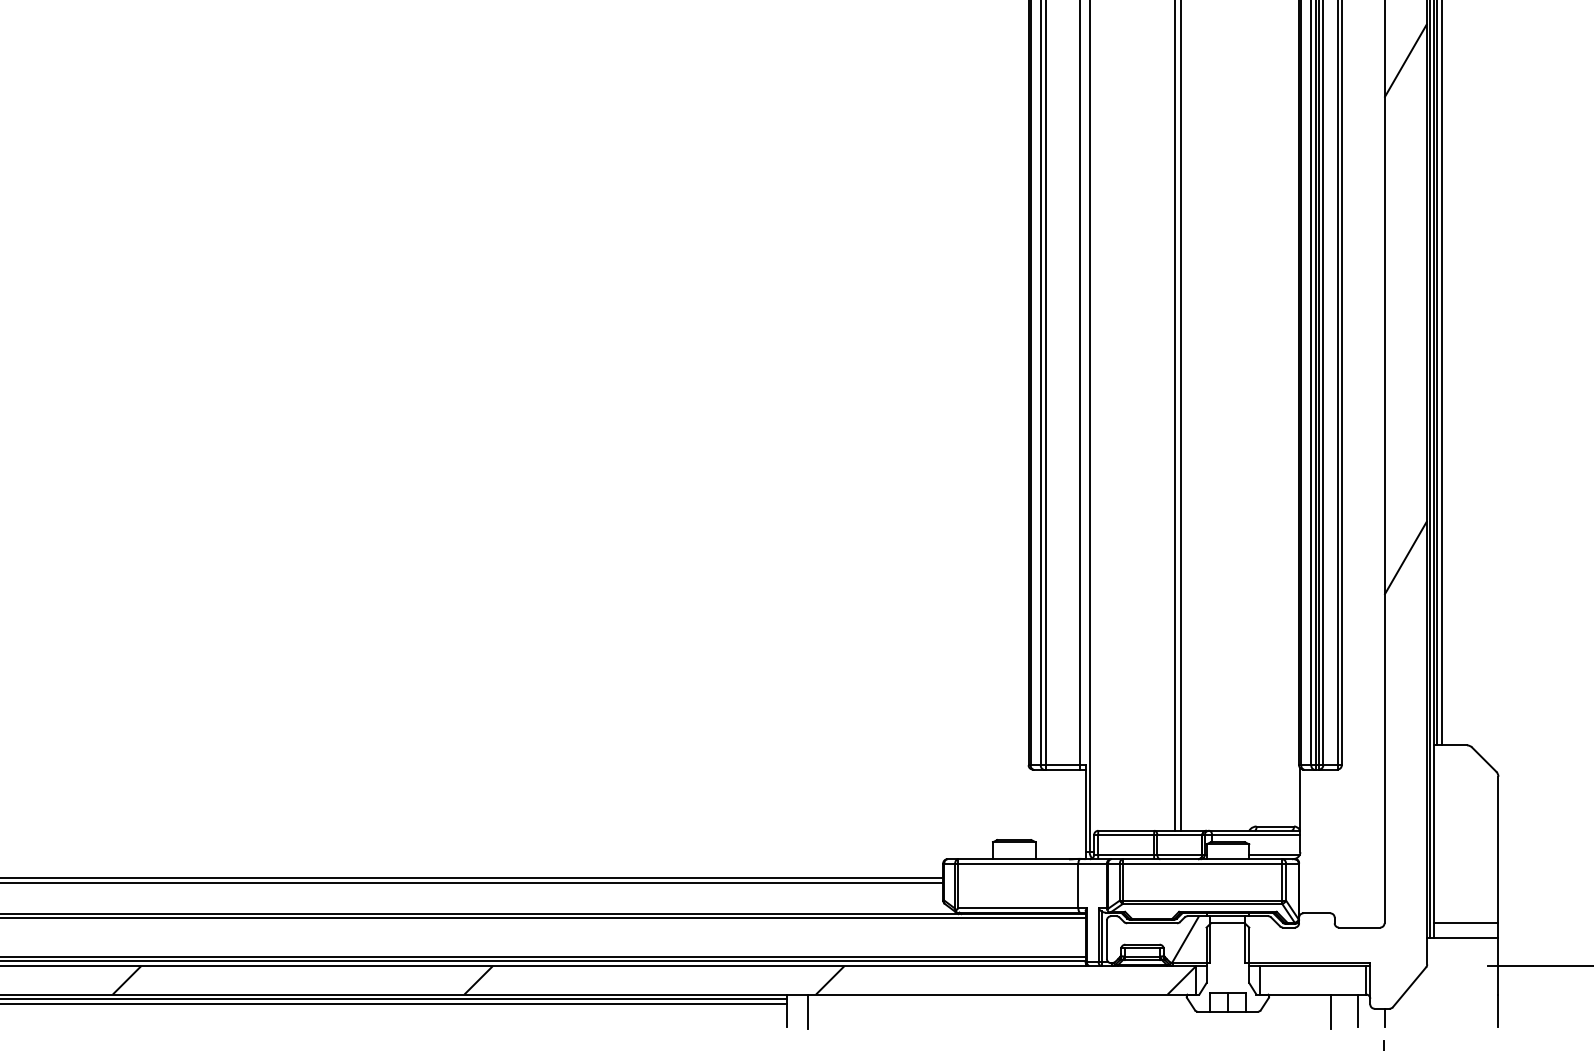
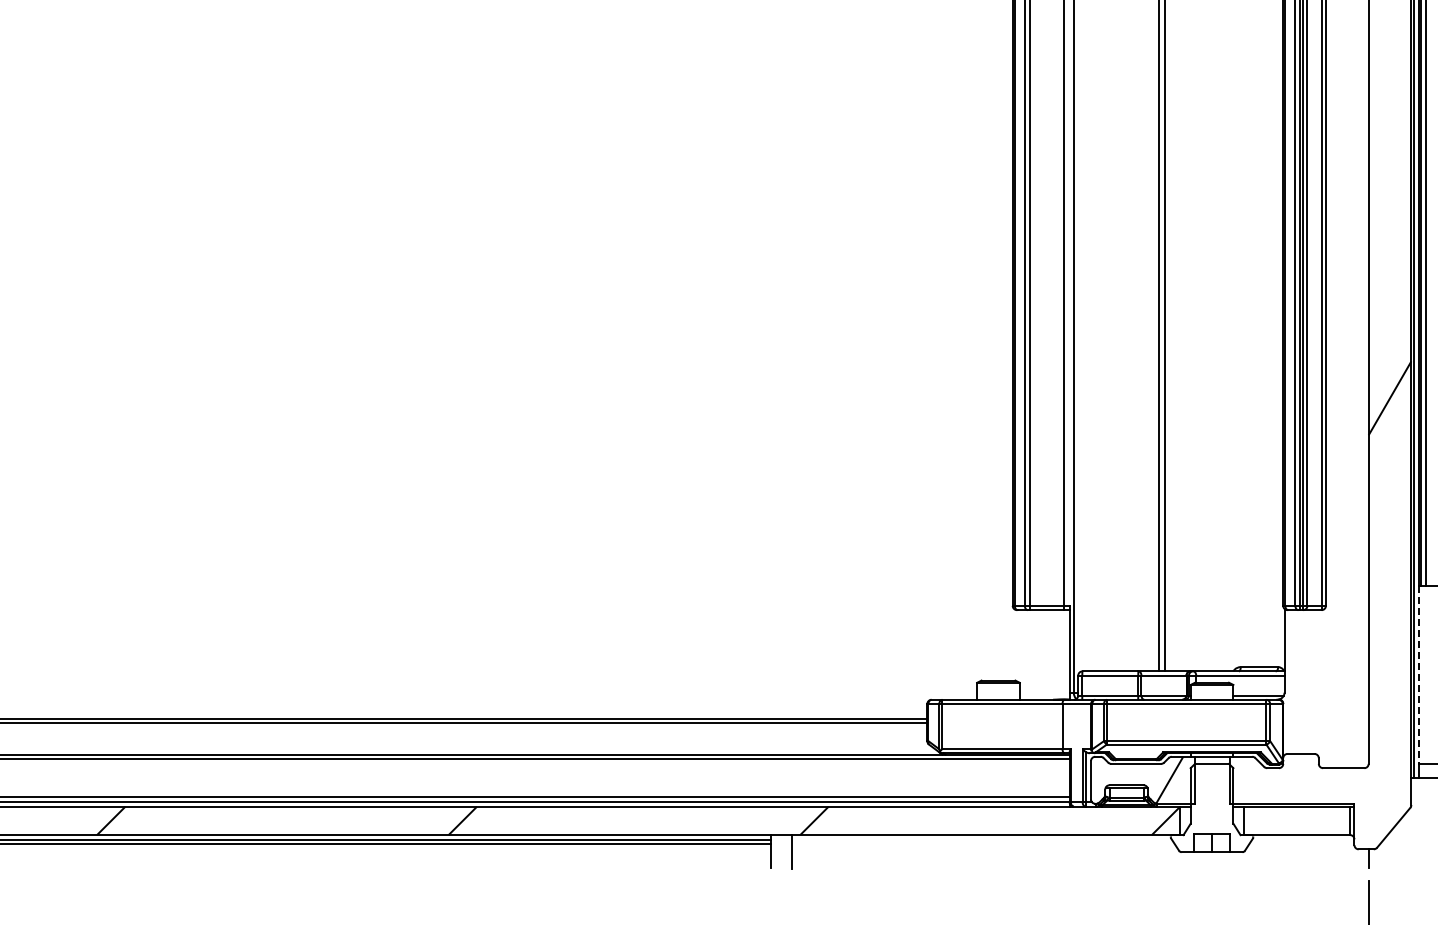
line: (1434, 834) -> (1418, 675), solid -> dashed
line: (1358, 1010) -> (1342, 851), removed
line: (1330, 1011) -> (1314, 852), removed

